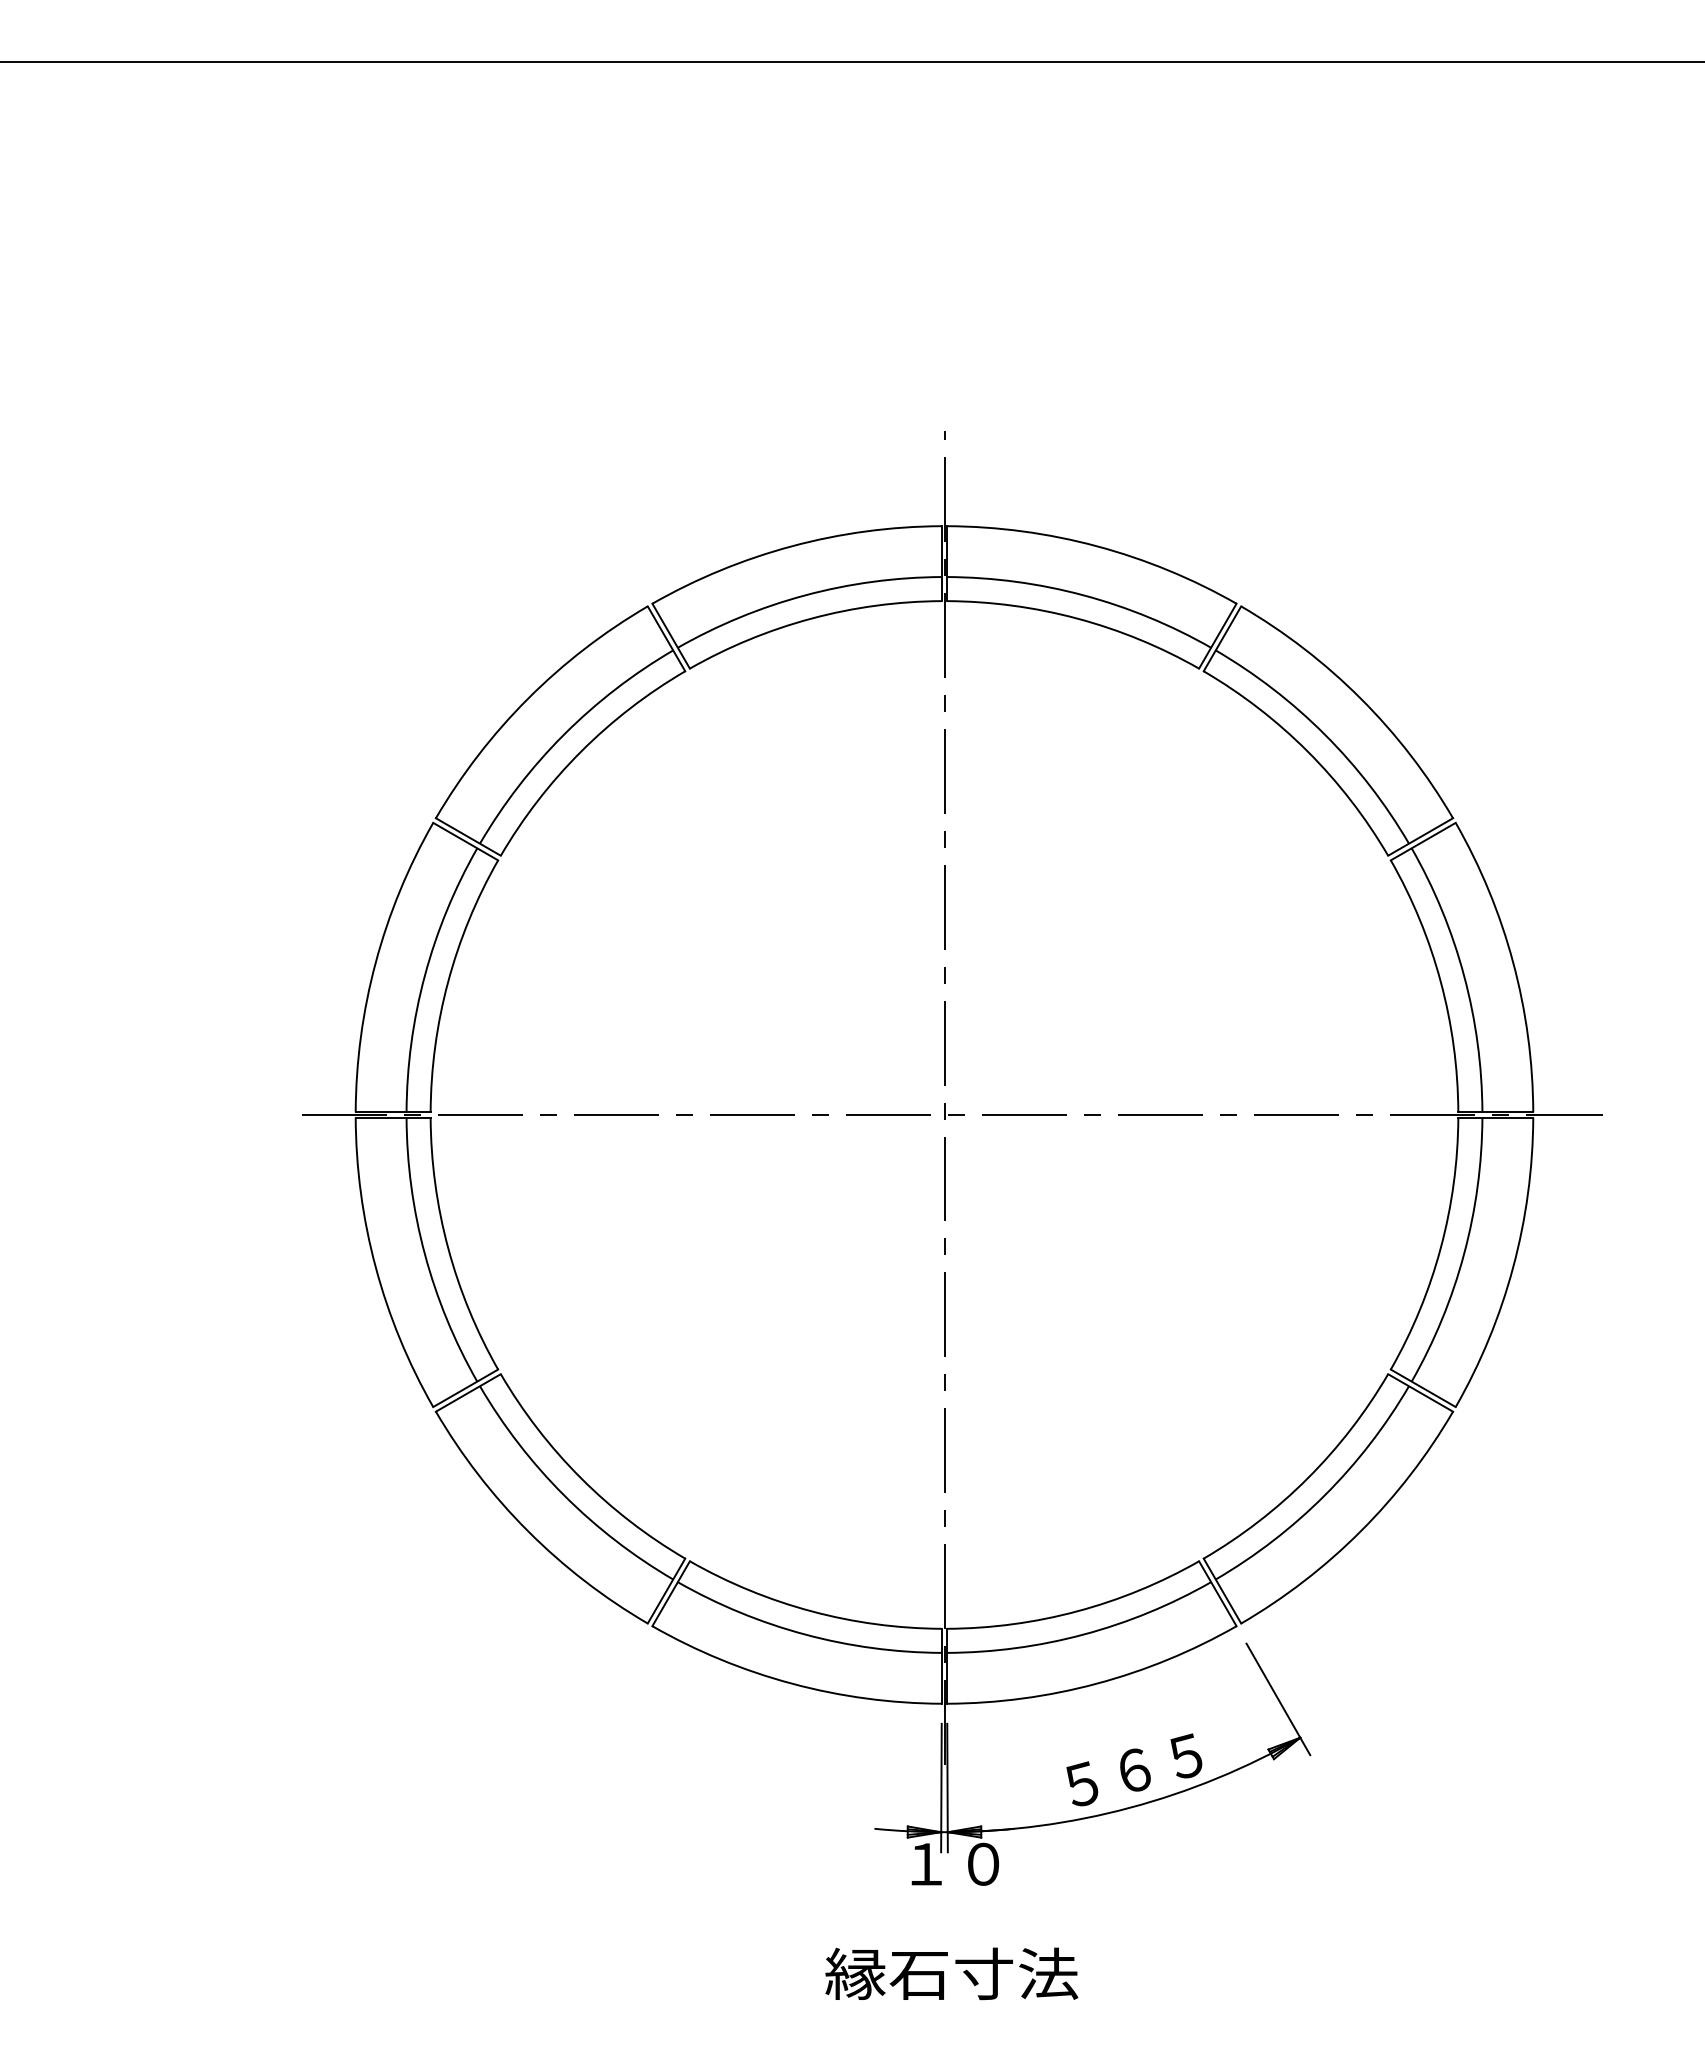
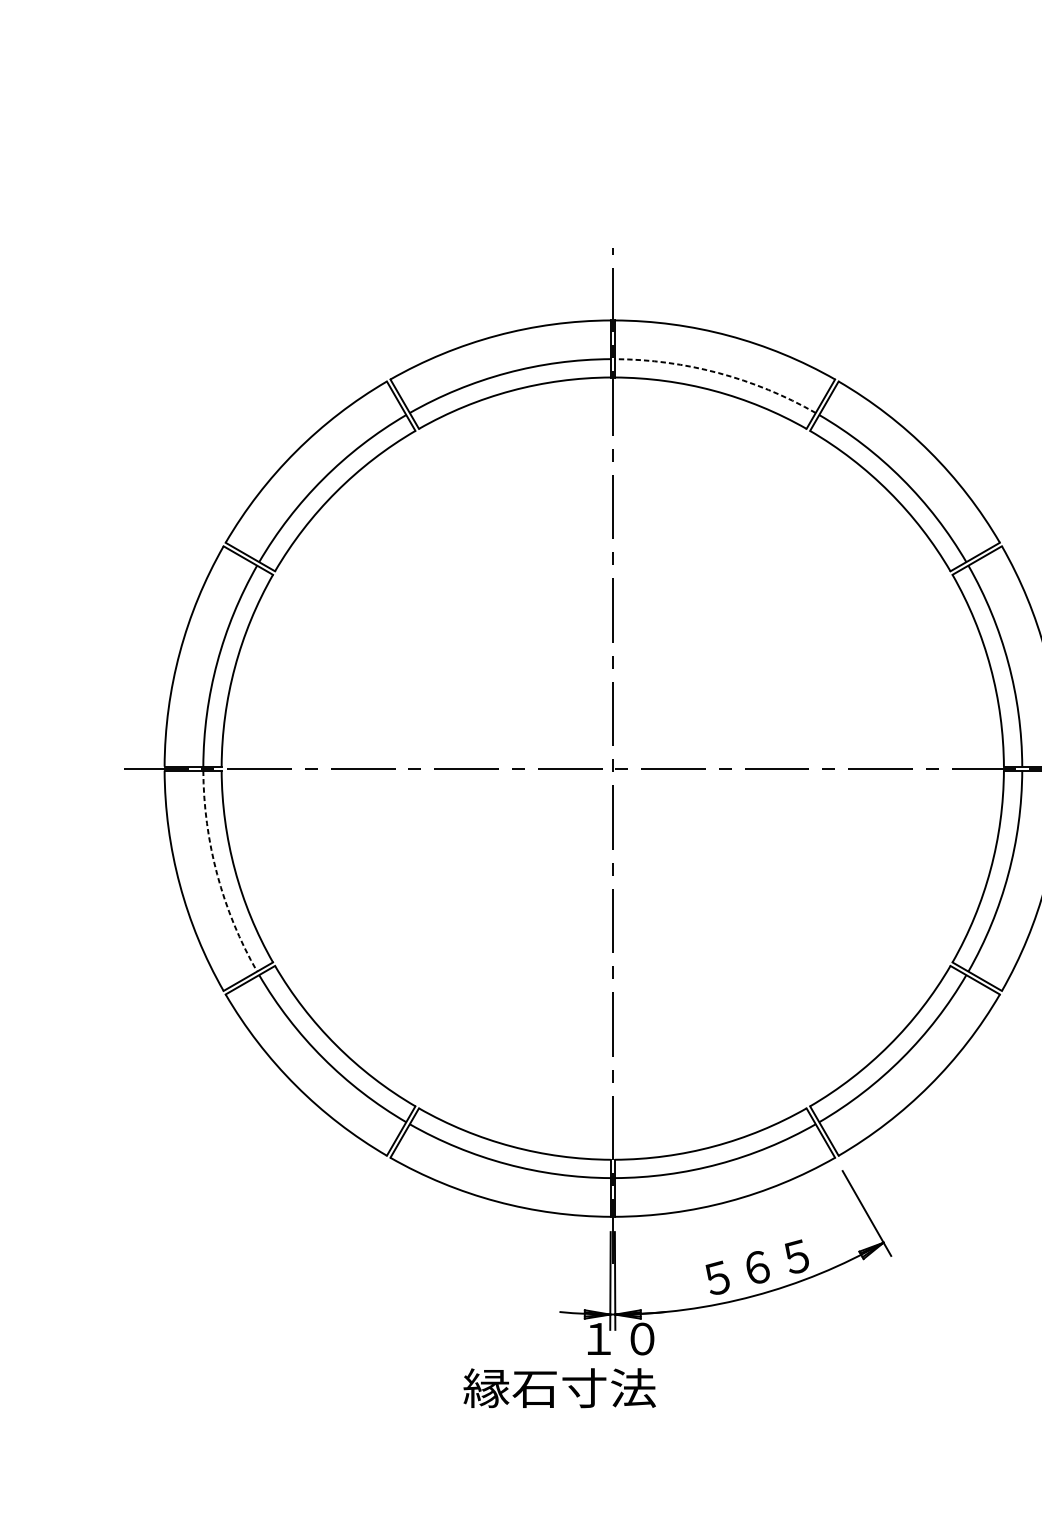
arc: (1083, 595) -> (718, 373), solid -> dashed
arc: (424, 1254) -> (216, 874), solid -> dashed
text: (951, 1973) -> (559, 1387), moved

